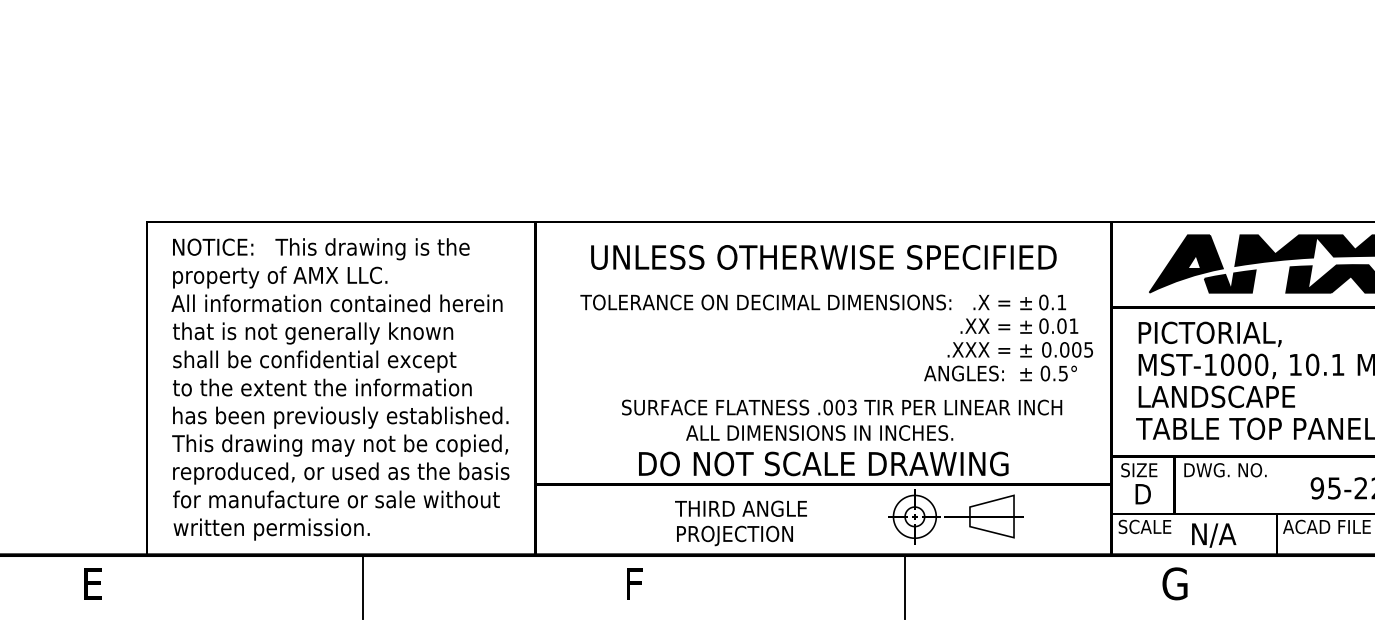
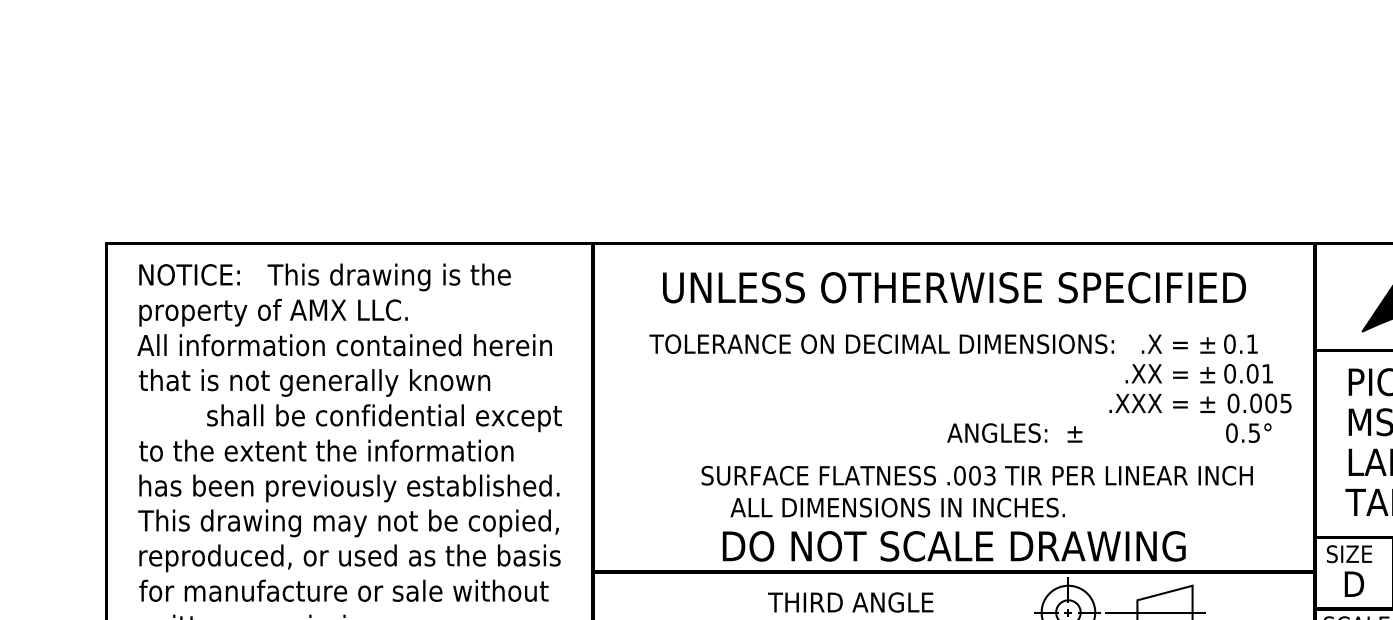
text: (314, 361) -> (384, 418), moved
text: (977, 373) -> (1014, 433), moved
text: (819, 432) -> (897, 506), moved

